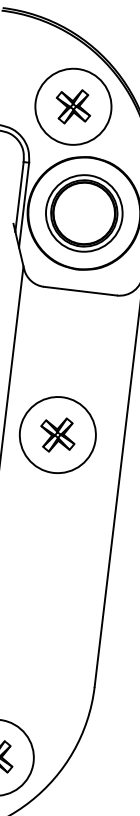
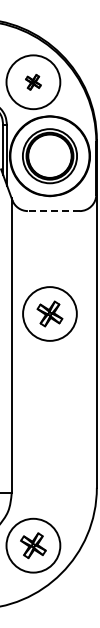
part: (73, 107) -> (33, 82), size x0.6
line: (79, 291) -> (53, 211), solid -> dashed

